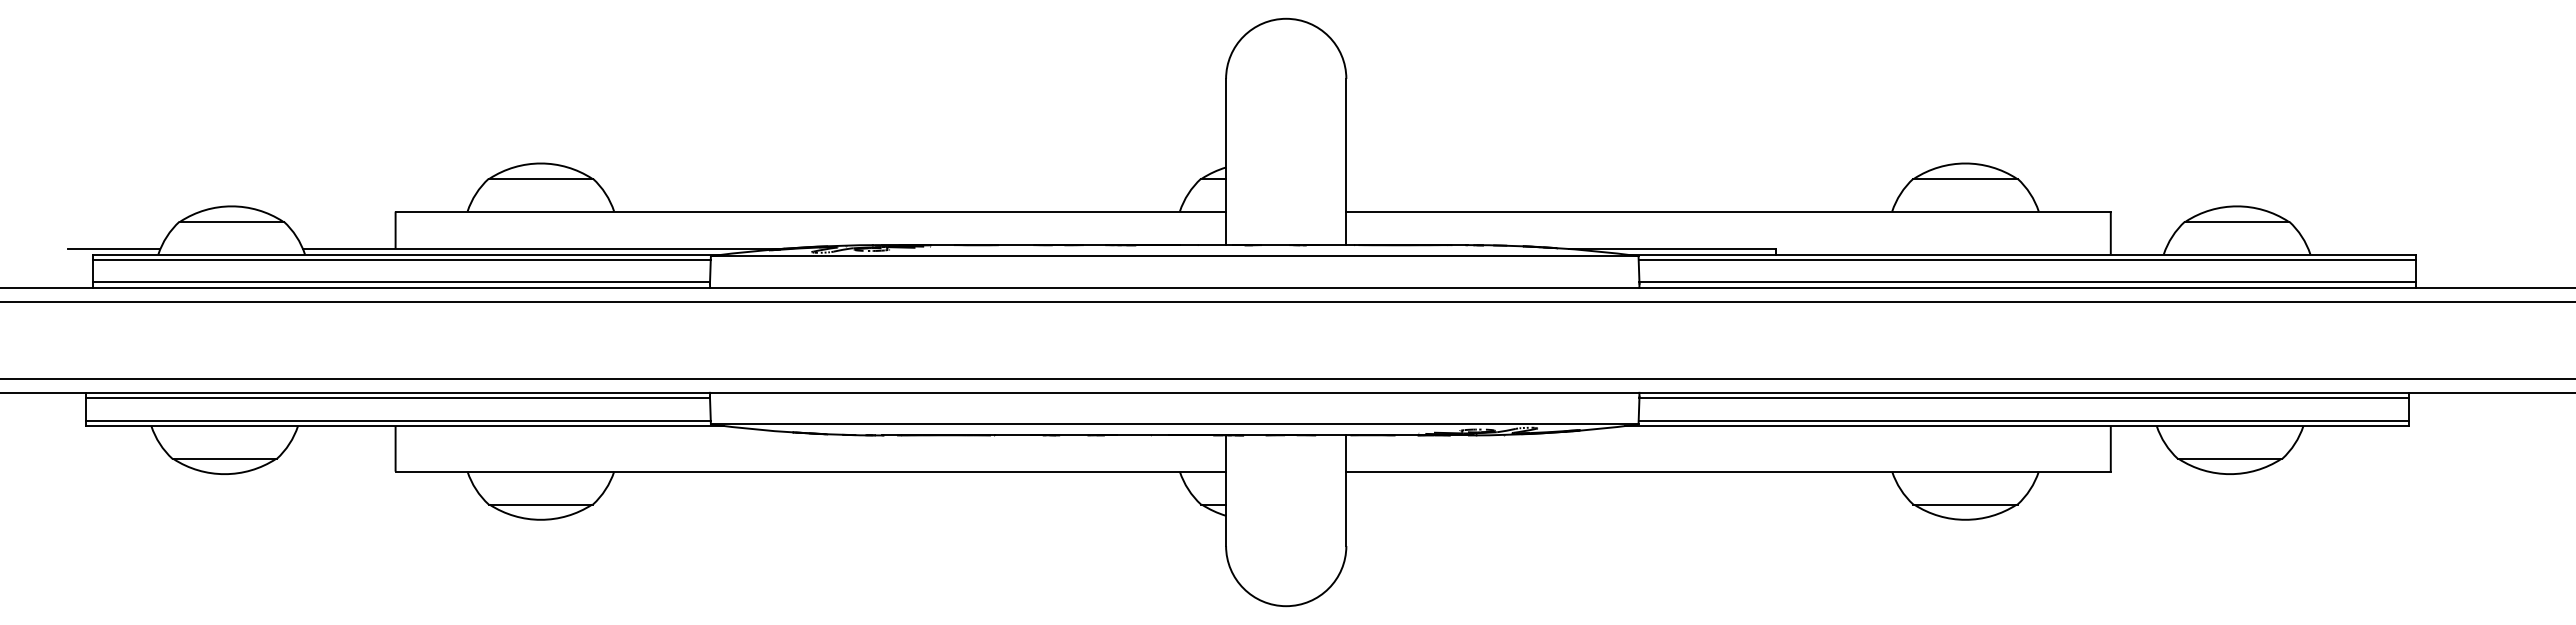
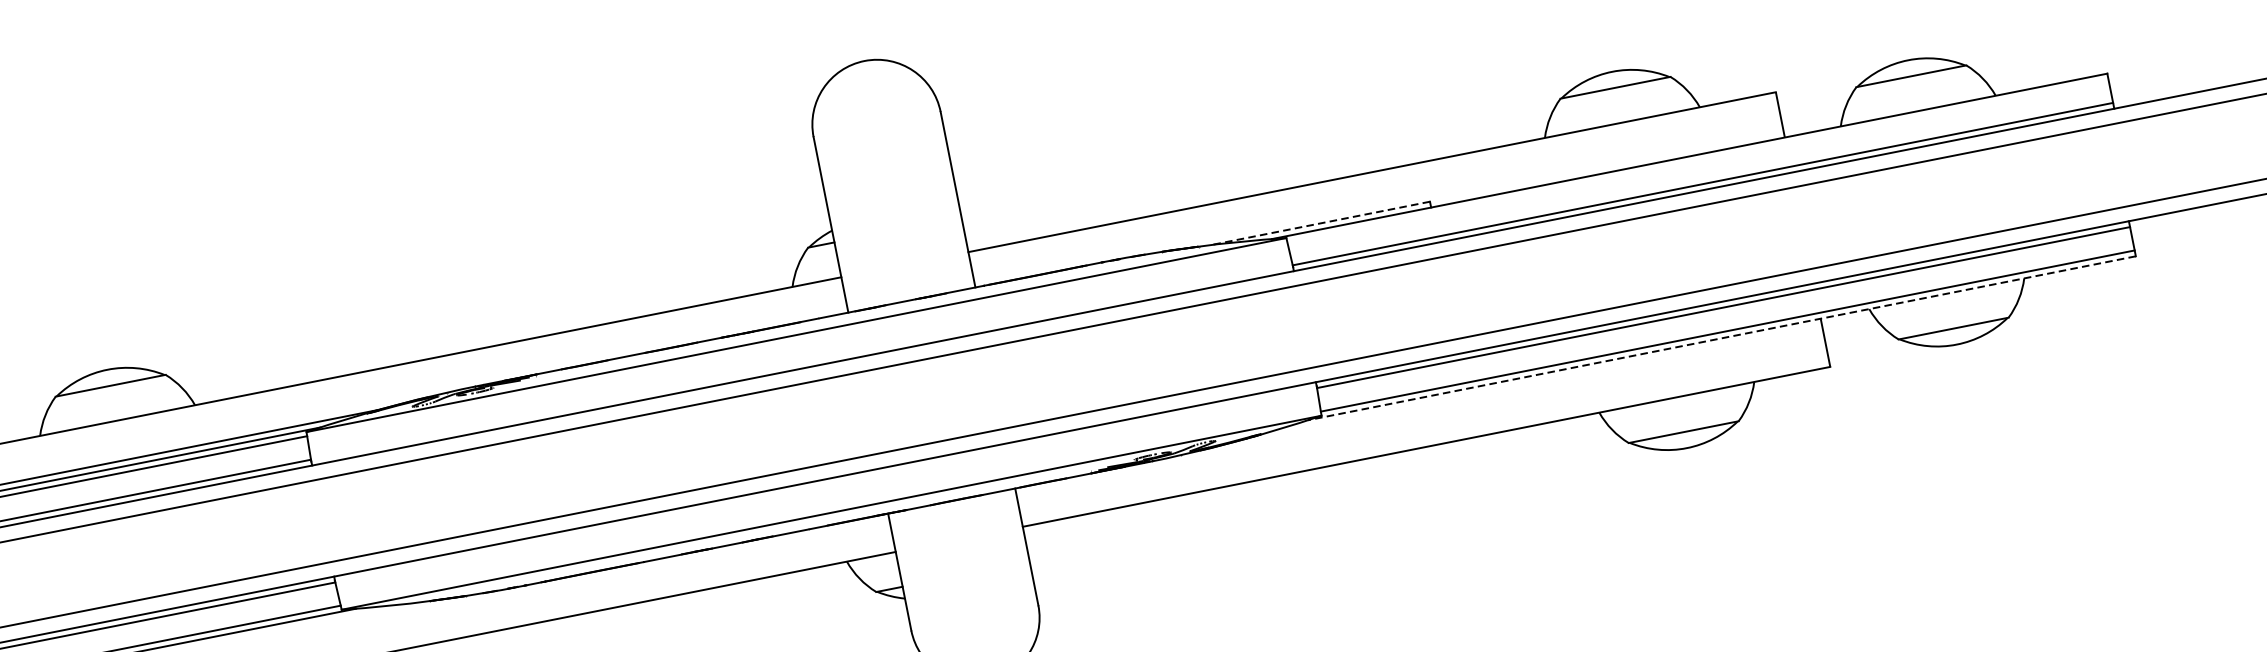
line: (1671, 248) -> (1319, 223), solid -> dashed
line: (2027, 260) -> (1698, 161), removed
line: (2017, 426) -> (1722, 338), solid -> dashed

